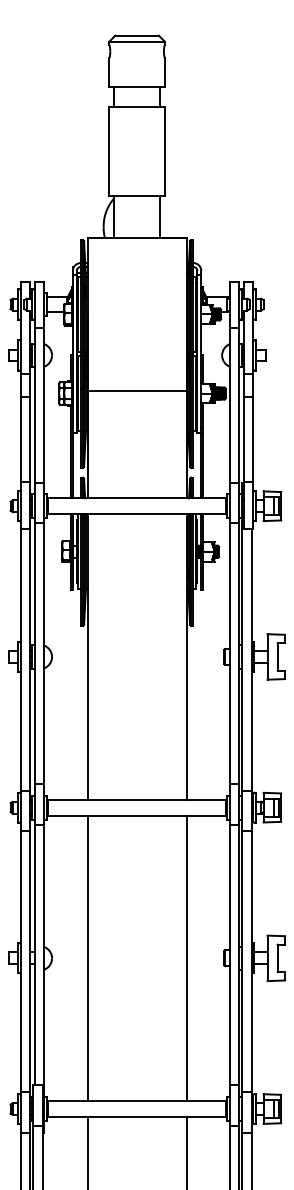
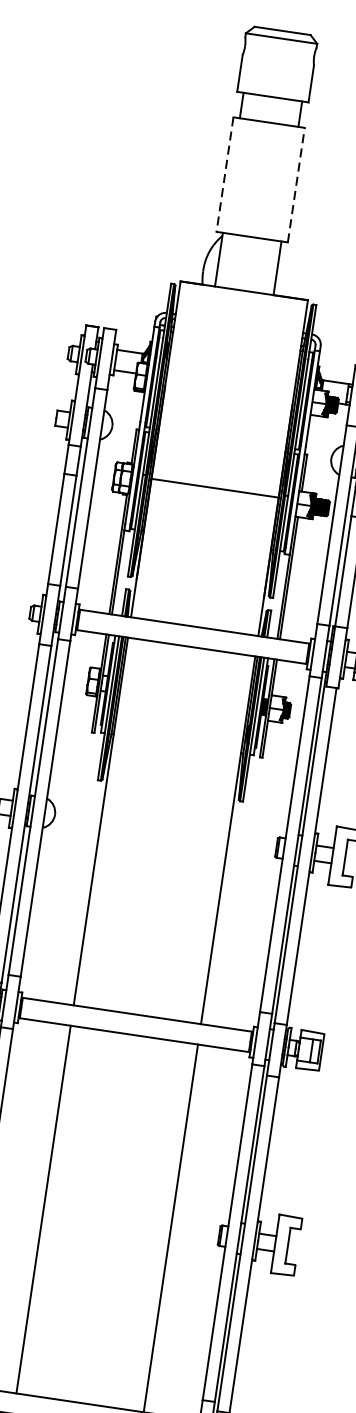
line: (164, 150) -> (296, 183), solid -> dashed
line: (109, 151) -> (225, 174), solid -> dashed

